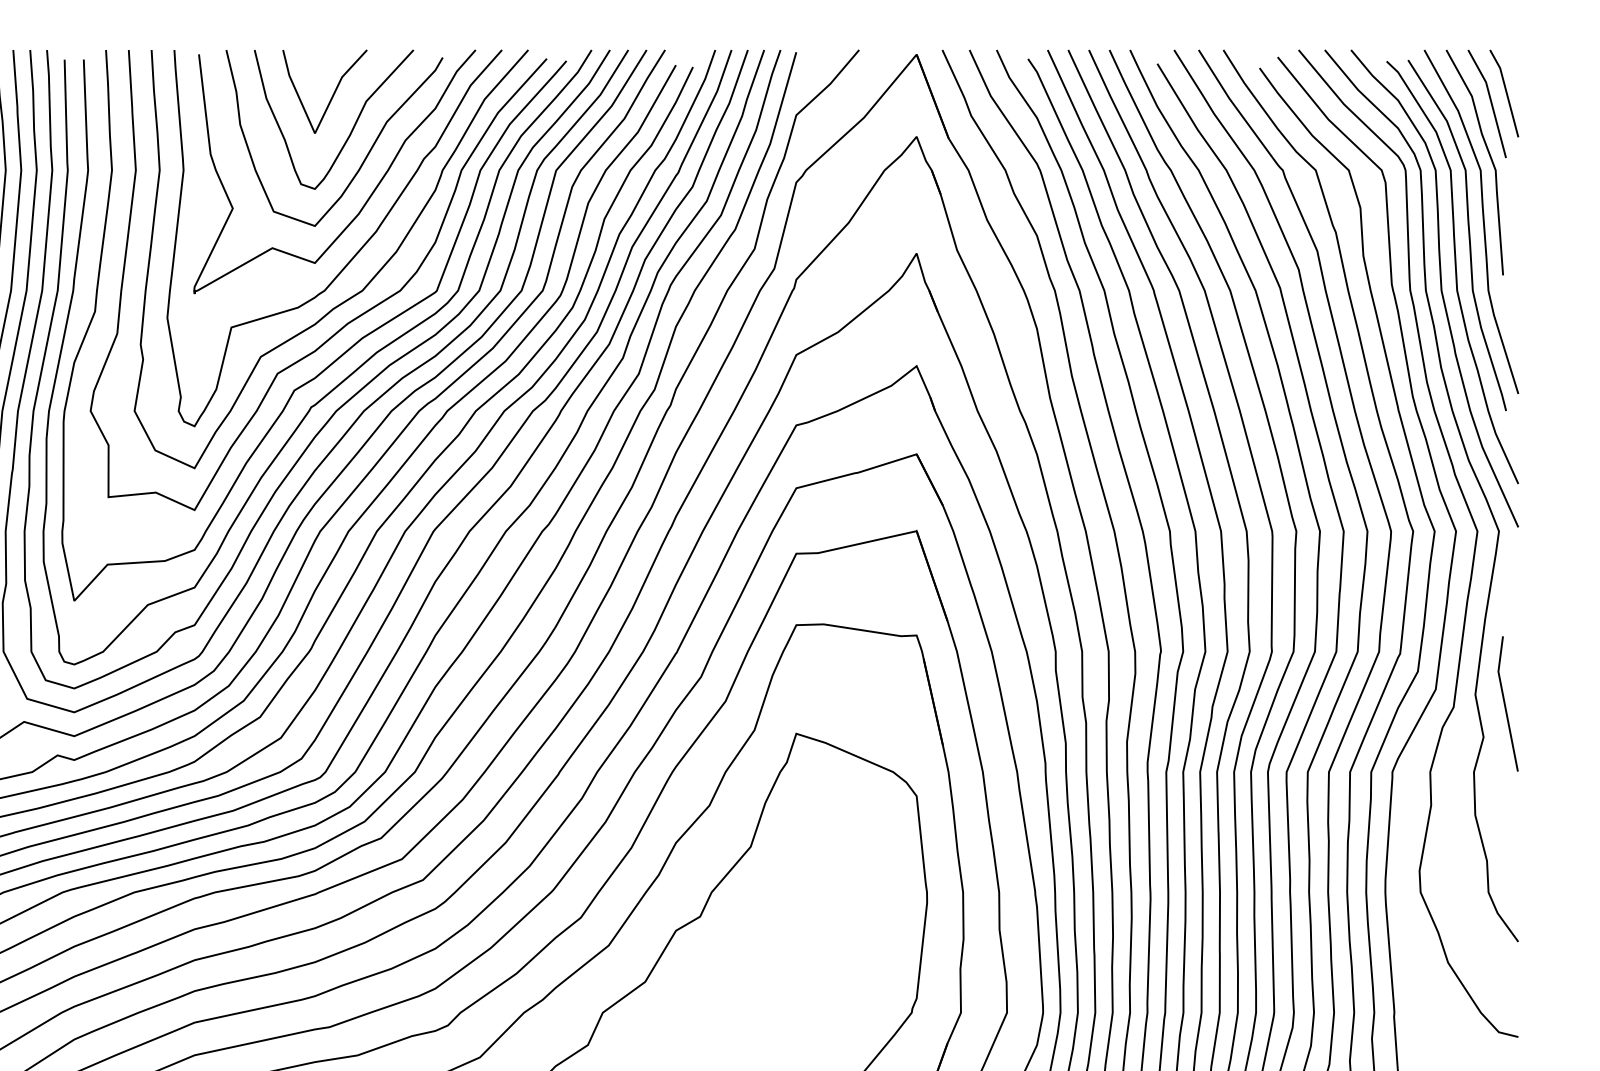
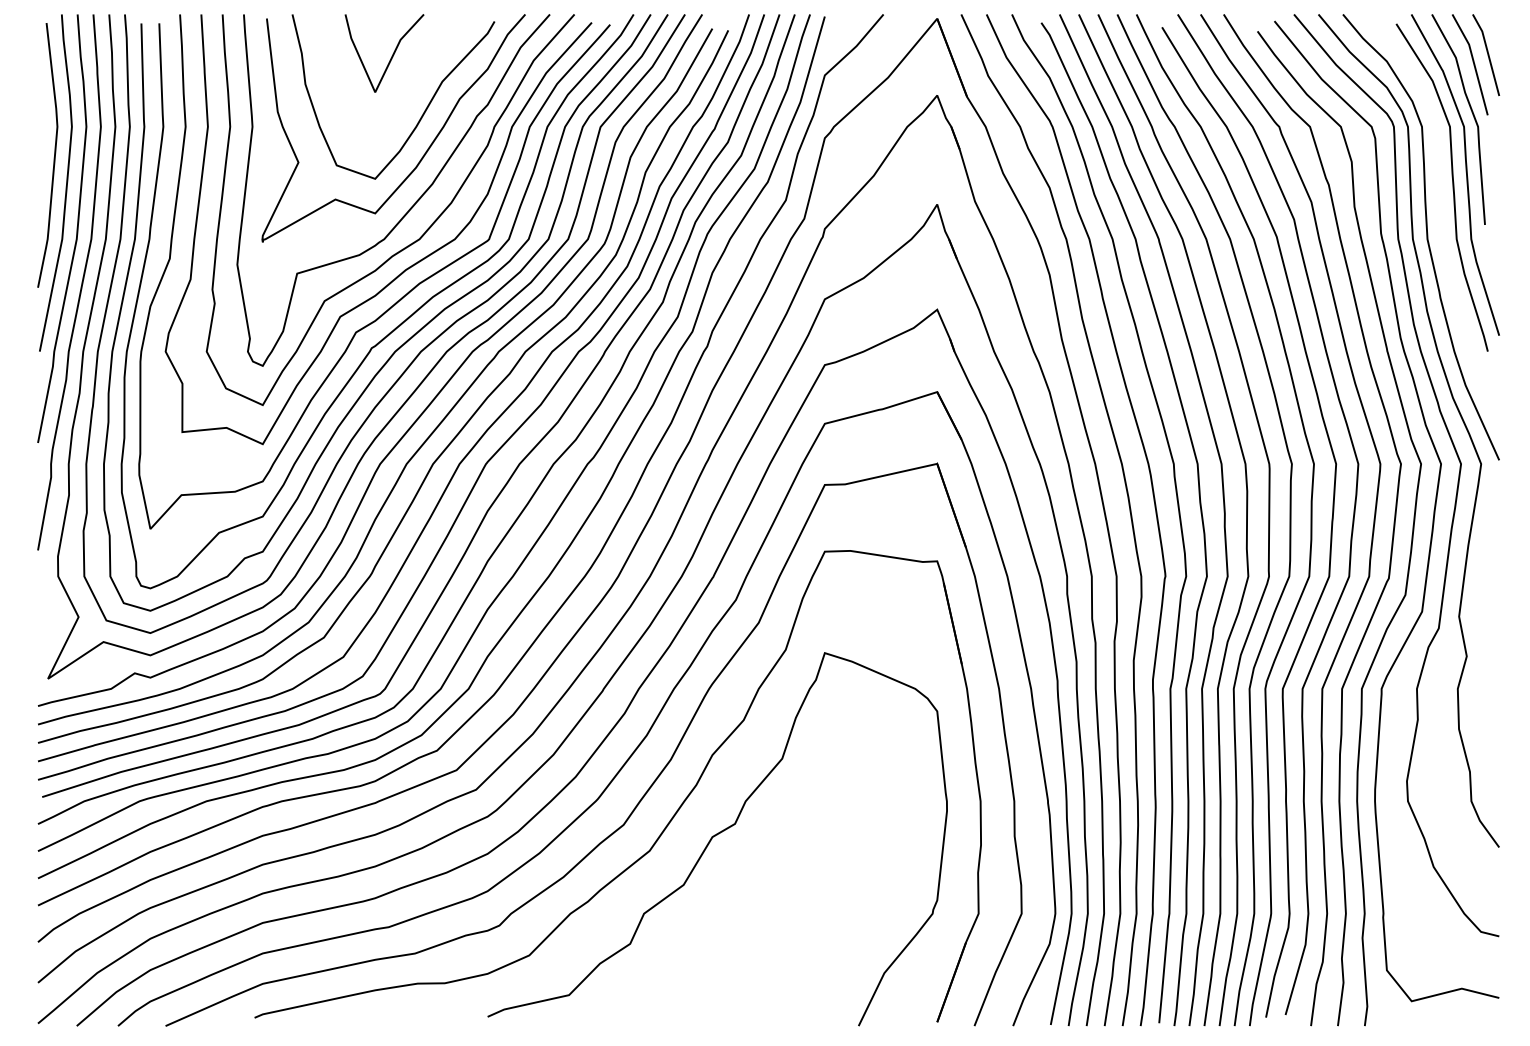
curve: (351, 129) -> (409, 88), removed
curve: (1455, 271) -> (1440, 221), removed
line: (1505, 704) -> (1487, 625), removed

